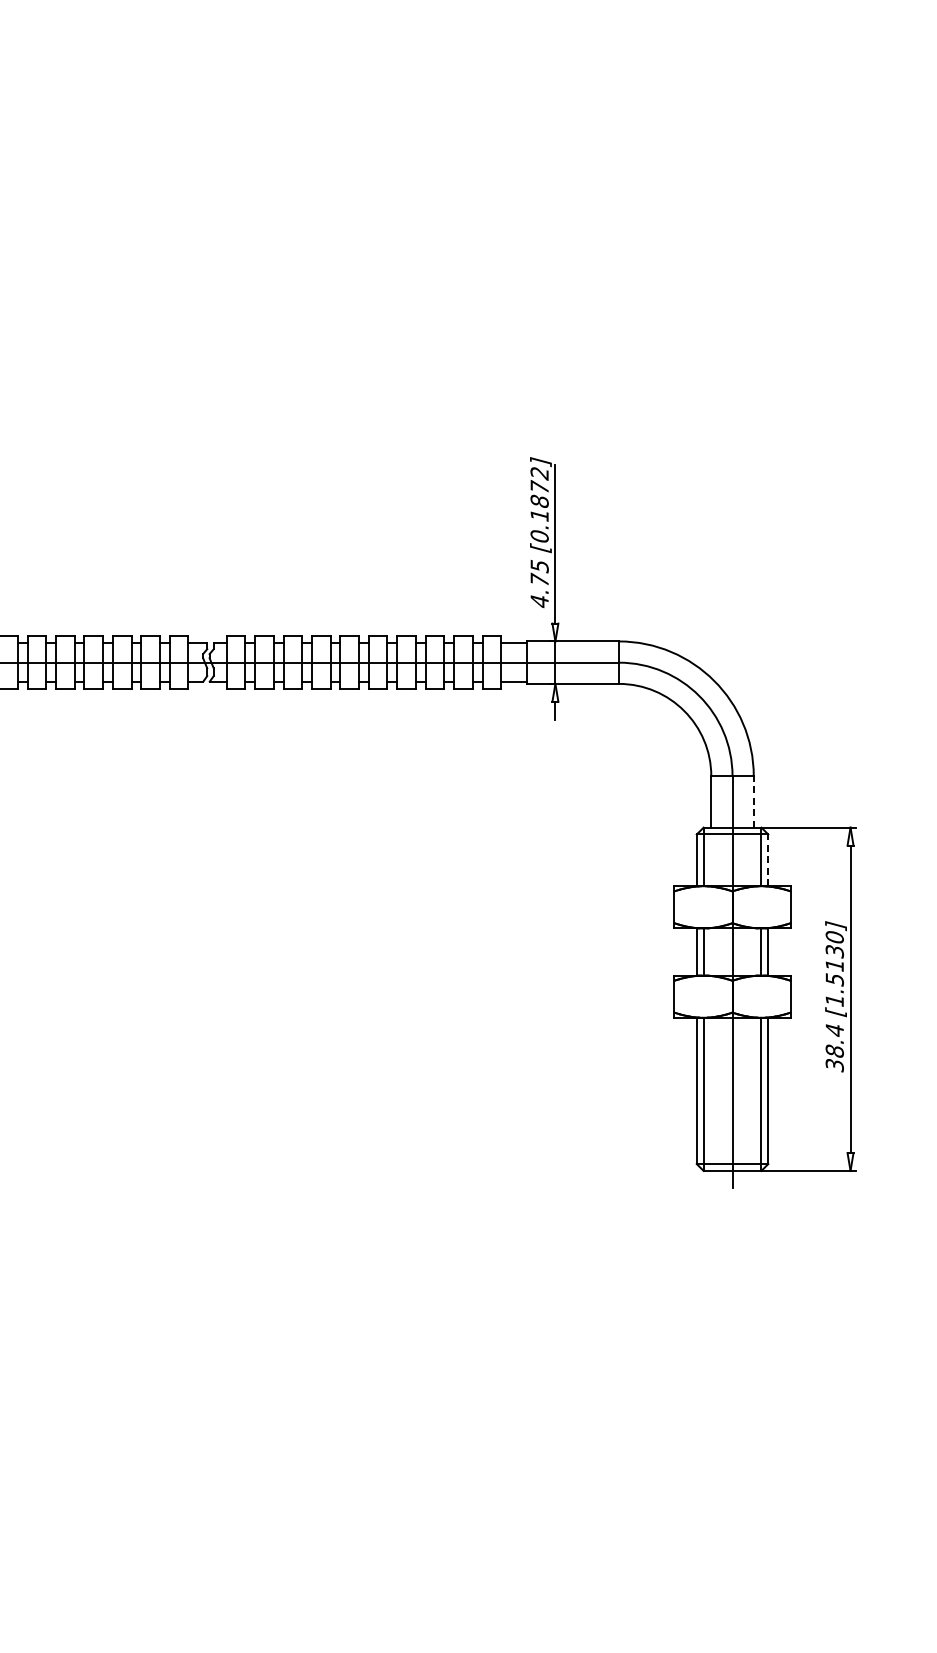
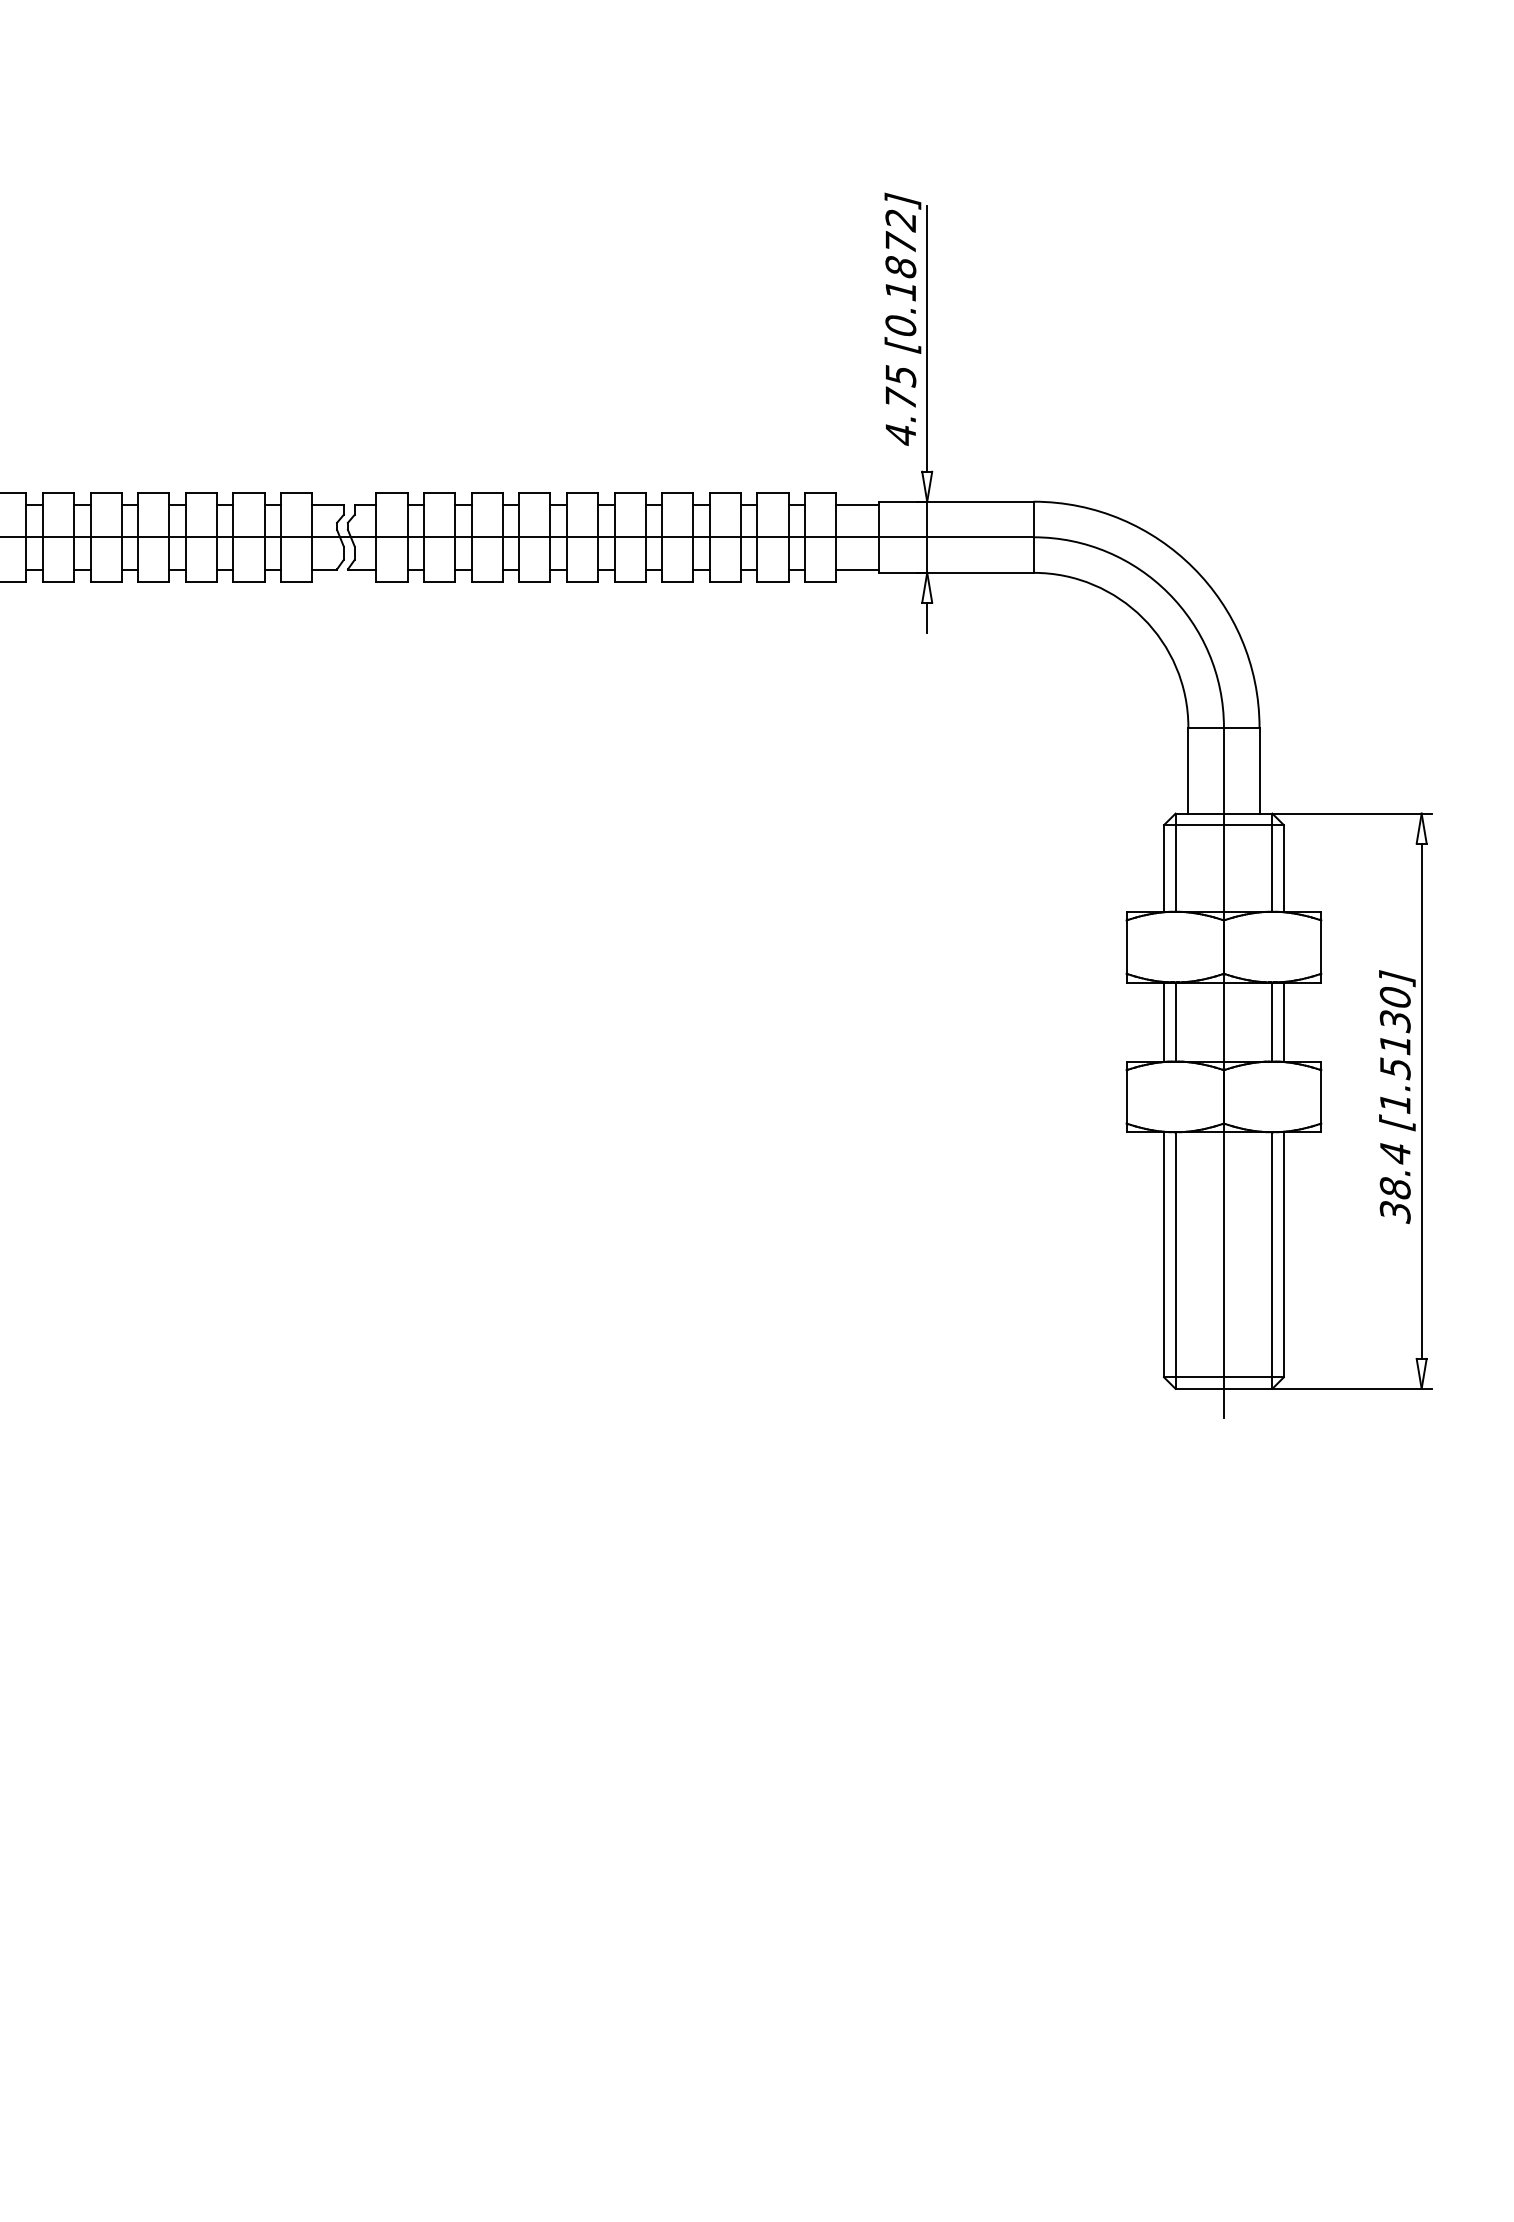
line: (753, 801) -> (1259, 769), dashed -> solid
line: (768, 860) -> (1284, 868), dashed -> solid

